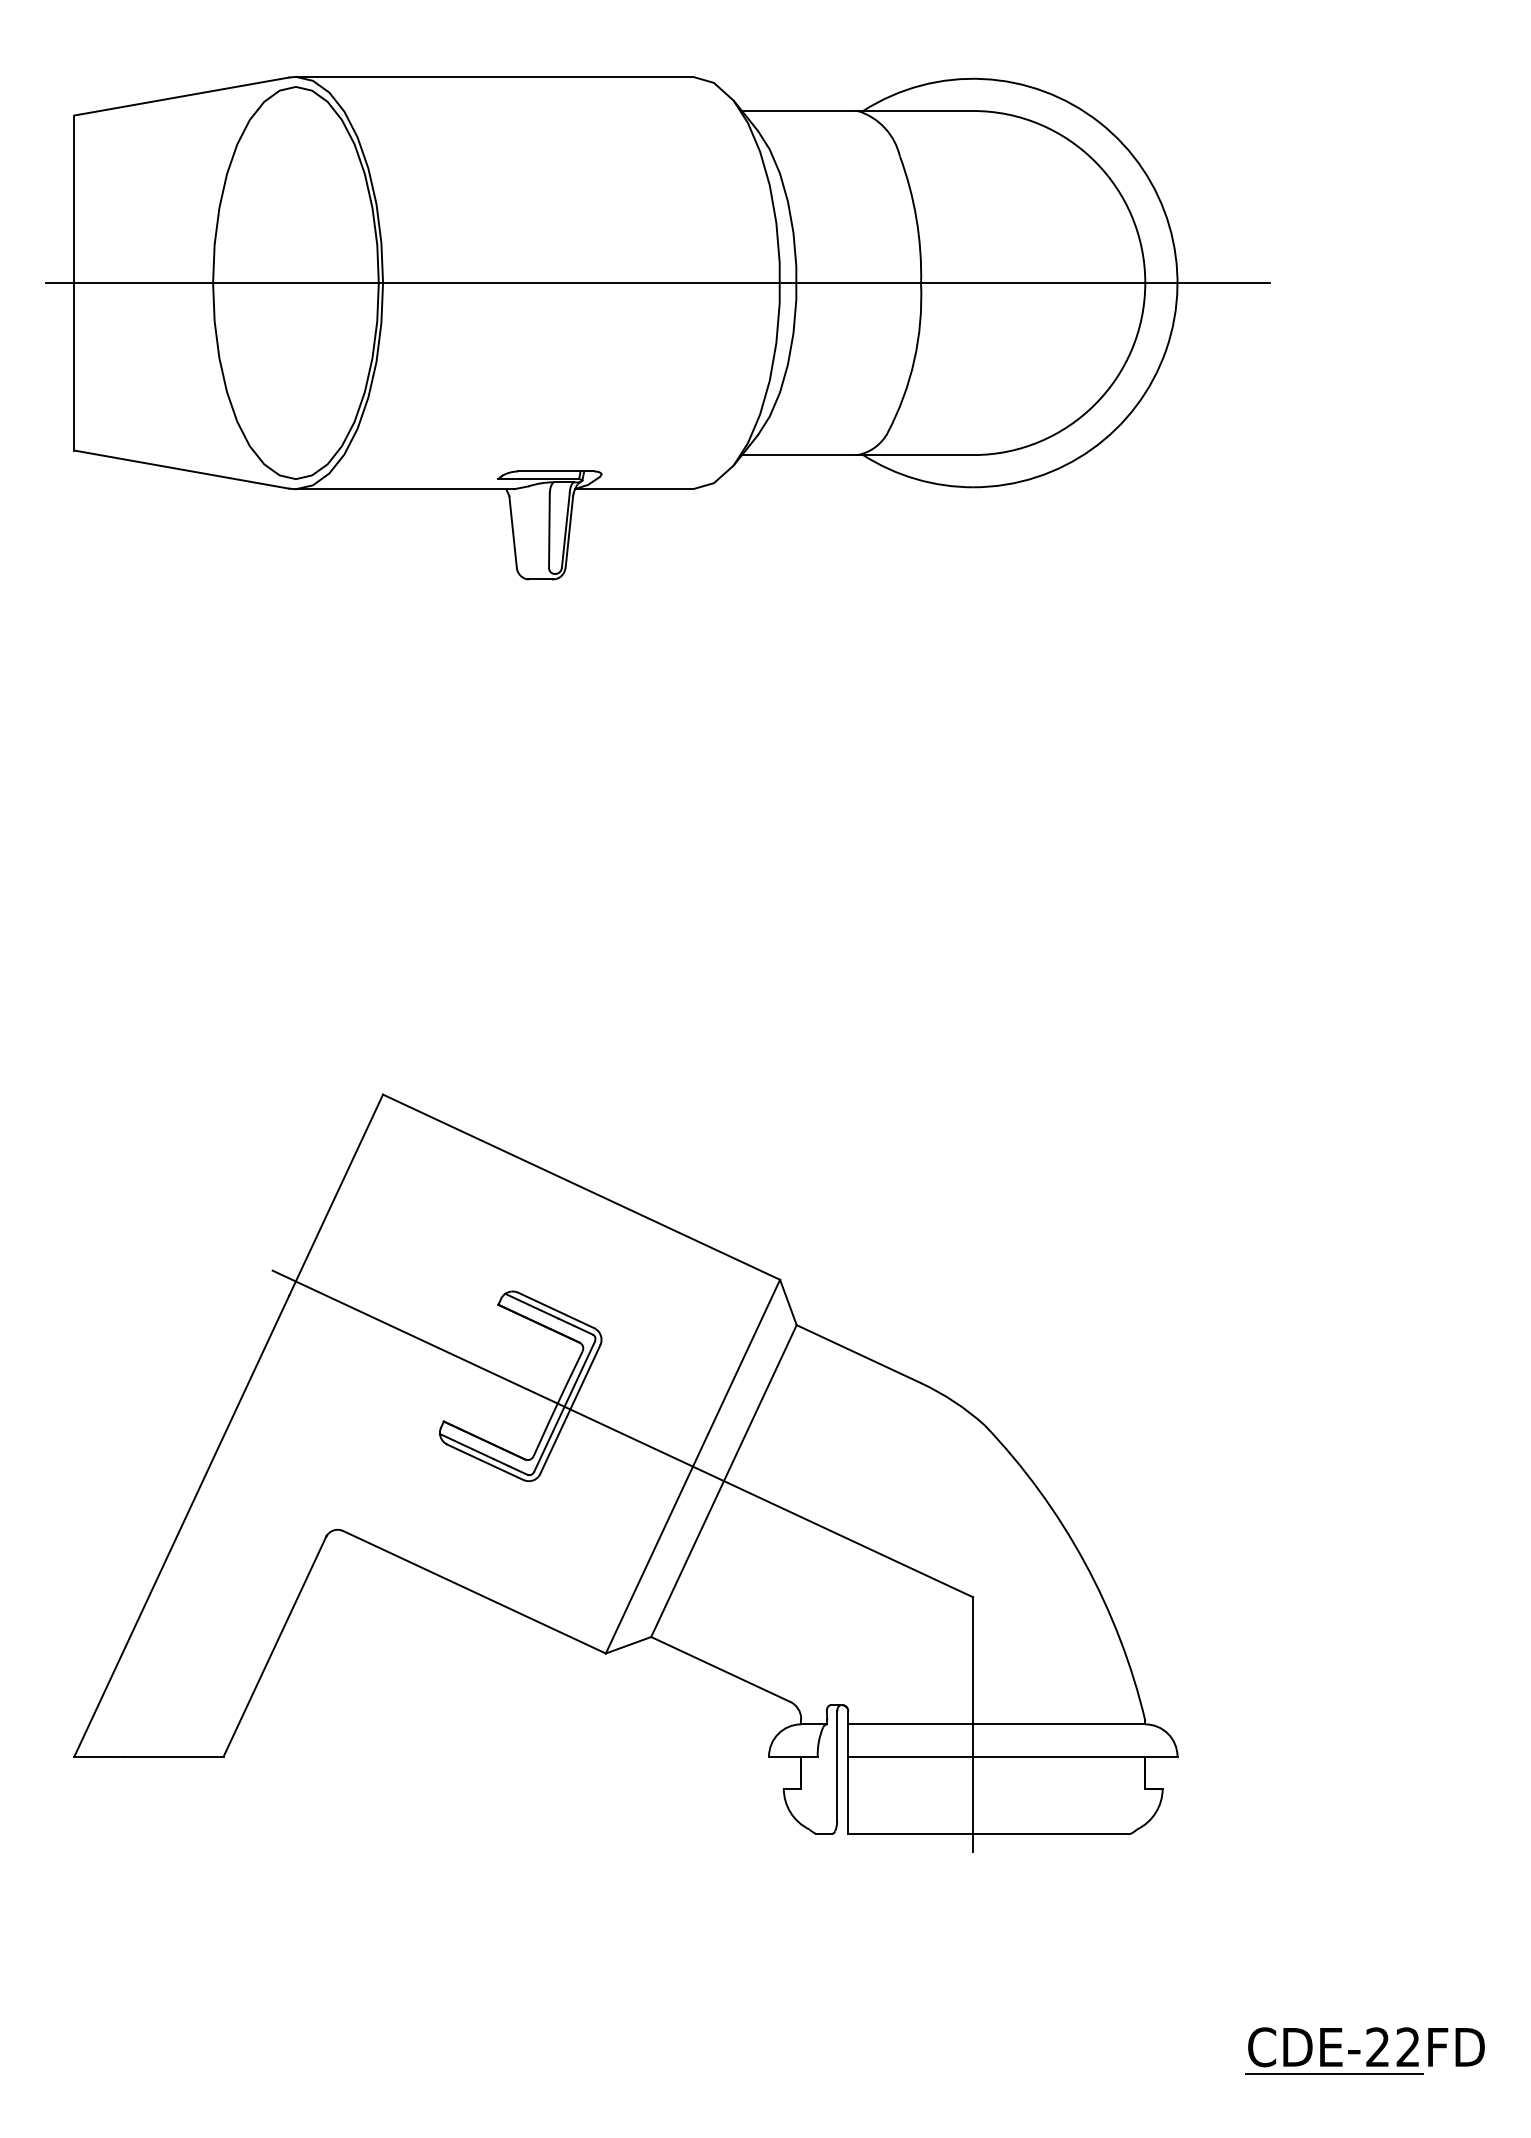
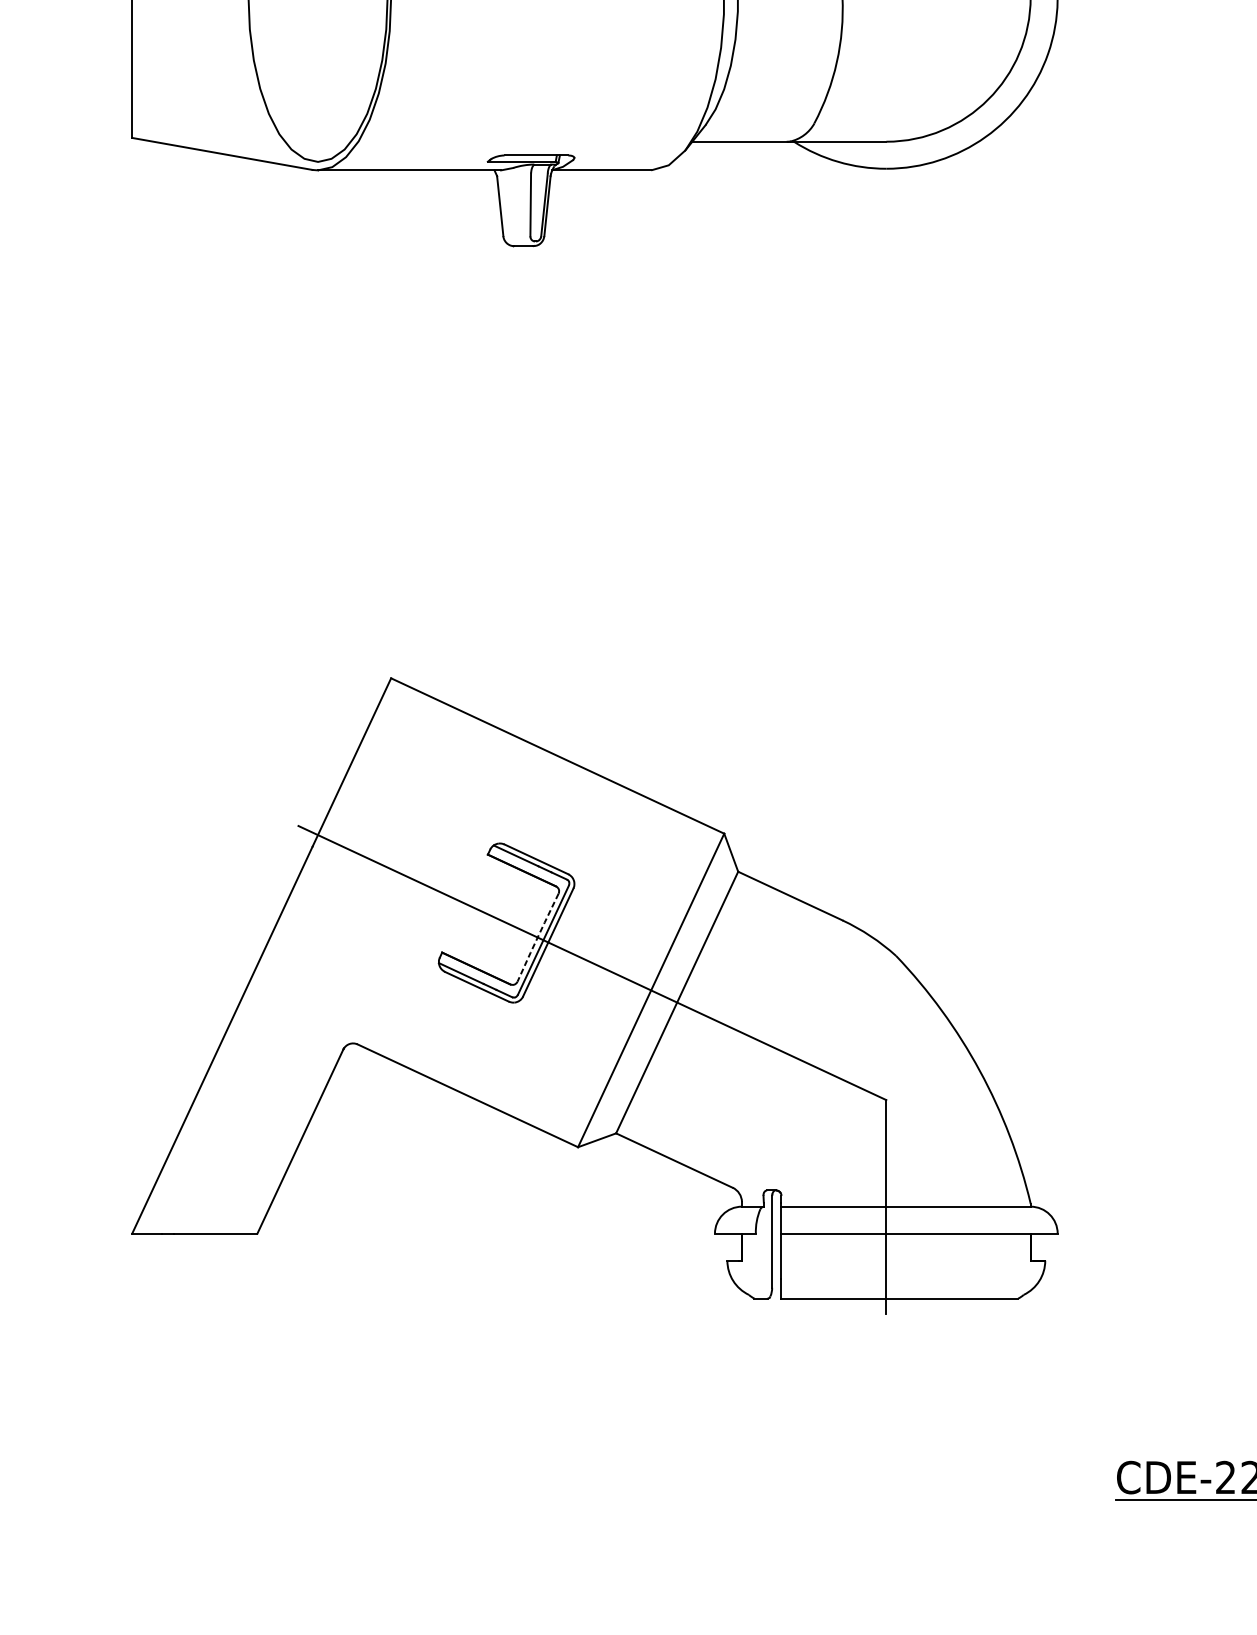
line: (557, 1403) -> (537, 937), solid -> dashed

